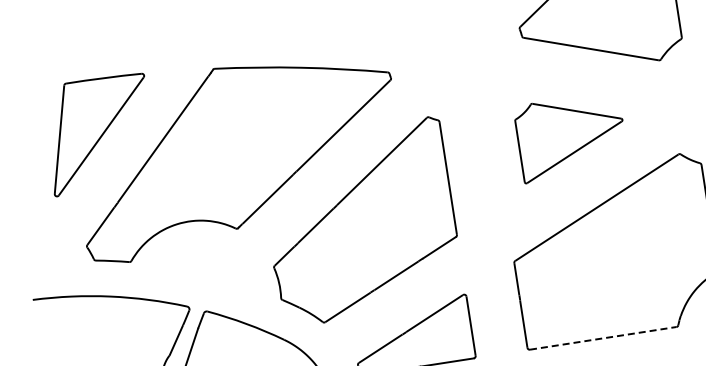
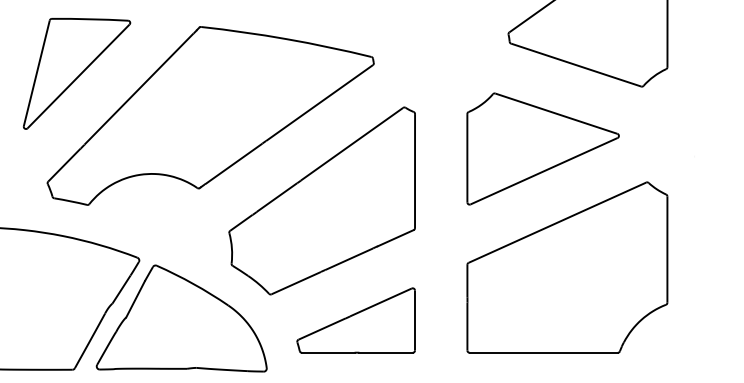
part: (570, 136) -> (542, 148), size x1.43
line: (603, 337) -> (544, 352), dashed -> solid

